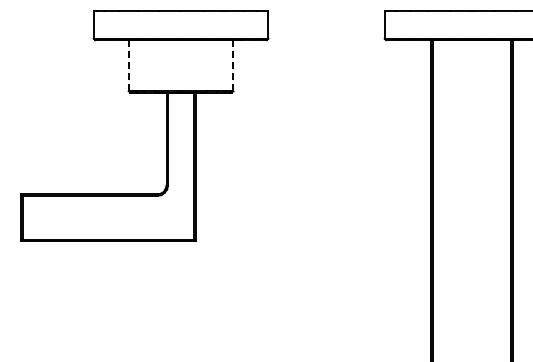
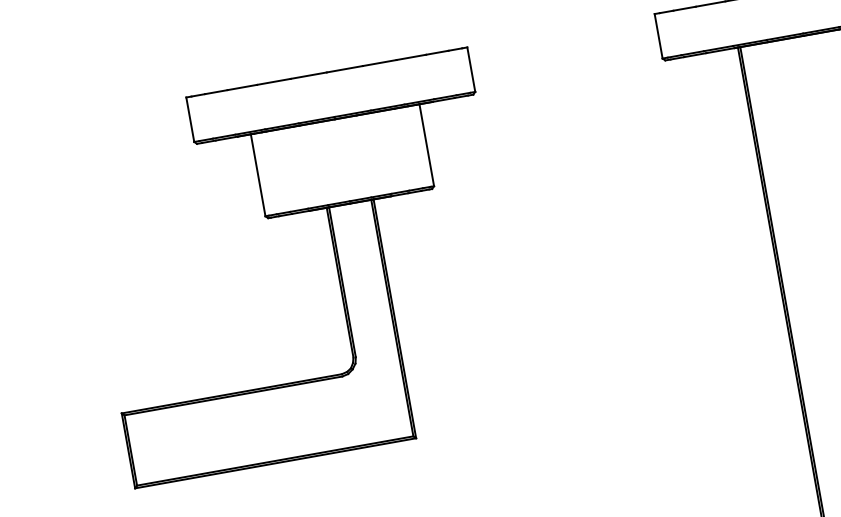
line: (233, 65) -> (426, 144), dashed -> solid
line: (128, 66) -> (258, 176), dashed -> solid

